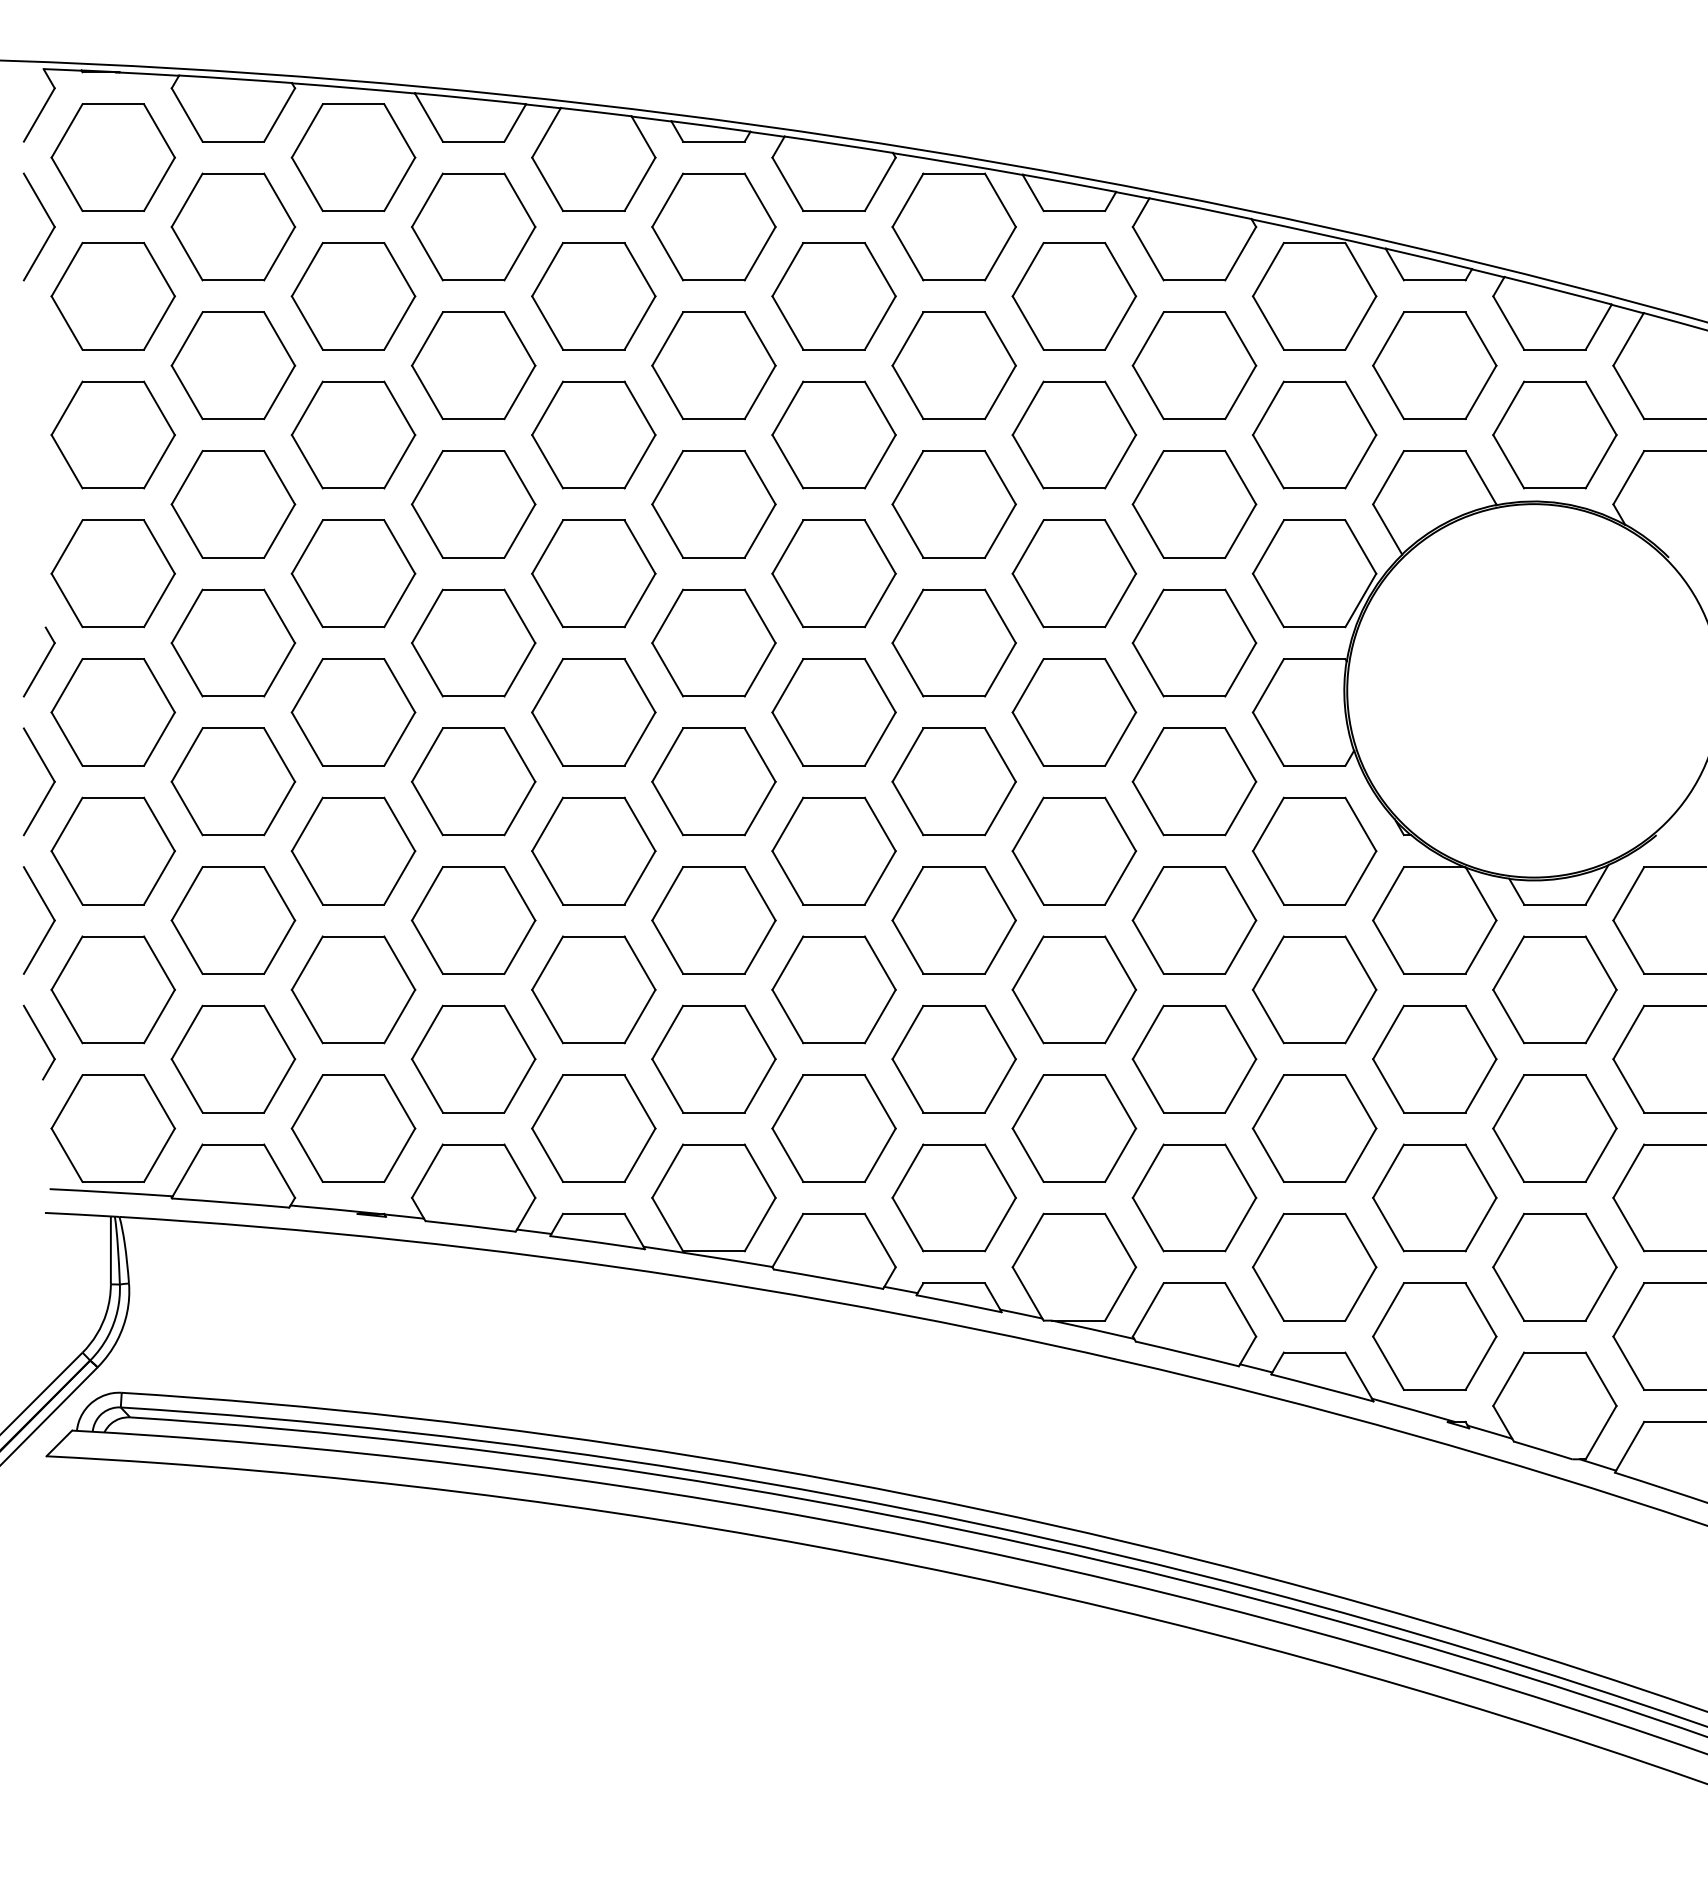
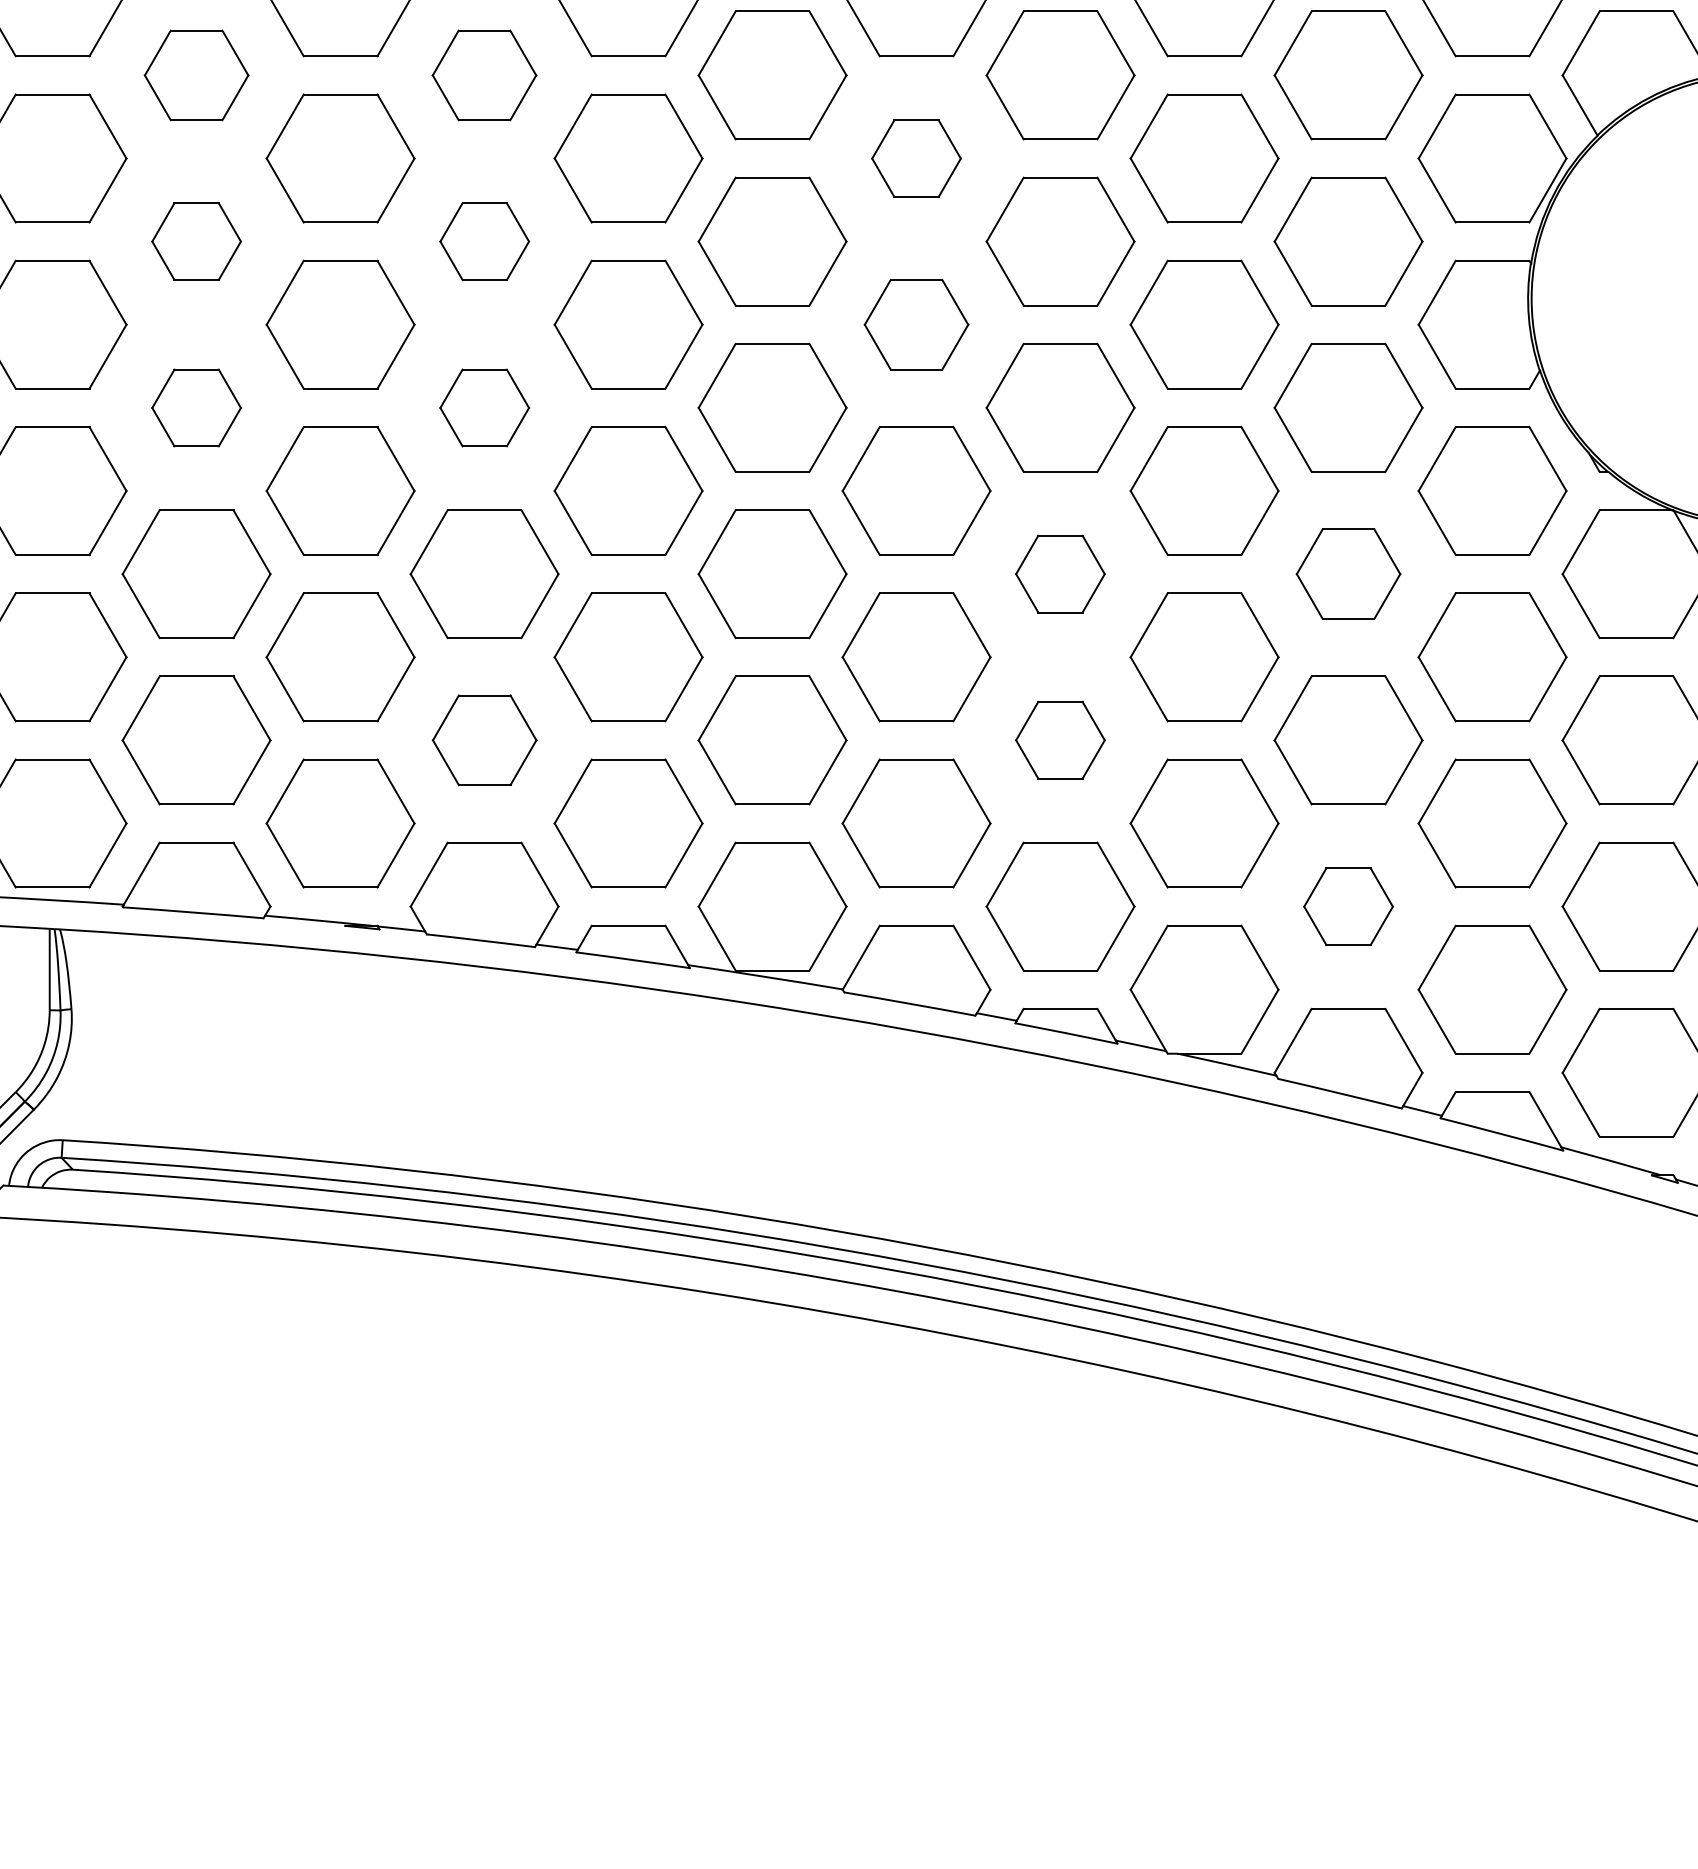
part: (233, 504) -> (196, 75), size x0.7
part: (473, 504) -> (484, 75), size x0.7
part: (833, 573) -> (915, 158), size x0.6
part: (233, 642) -> (196, 240), size x0.6
part: (473, 642) -> (484, 240), size x0.6
part: (833, 712) -> (915, 324), size x0.7
part: (233, 781) -> (196, 407), size x0.6
part: (473, 781) -> (484, 407), size x0.6
part: (953, 920) -> (1059, 574), size x0.6
part: (1194, 920) -> (1348, 574), size x0.7
part: (473, 1058) -> (484, 739), size x0.7
part: (953, 1058) -> (1059, 739), size x0.6
part: (1194, 1197) -> (1348, 906), size x0.6

